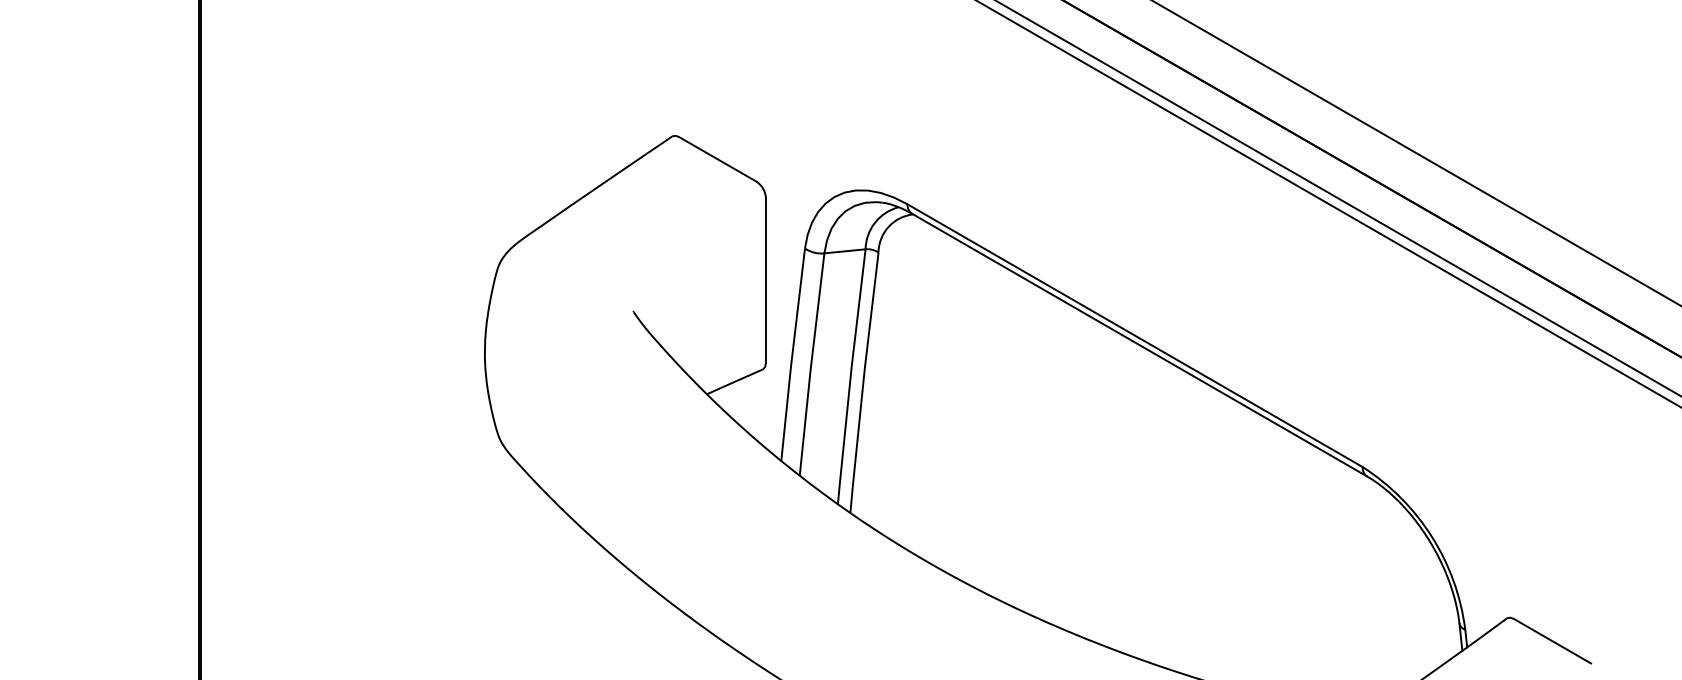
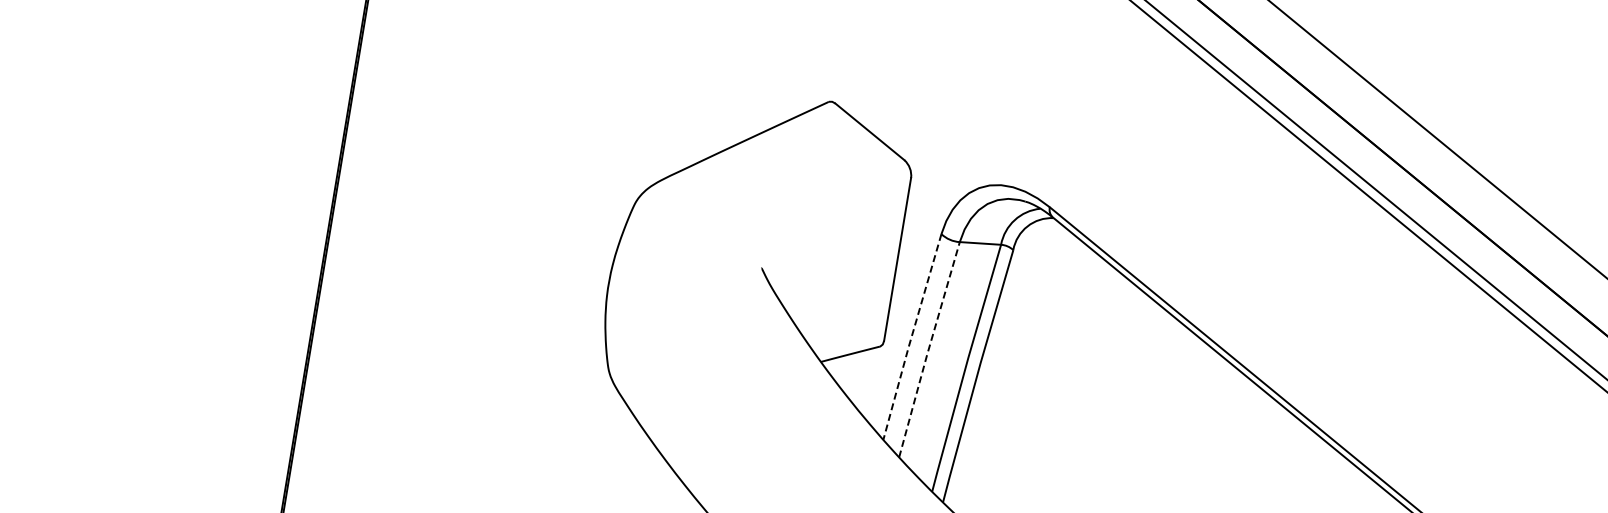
line: (792, 355) -> (911, 337), solid -> dashed
line: (811, 364) -> (928, 349), solid -> dashed

